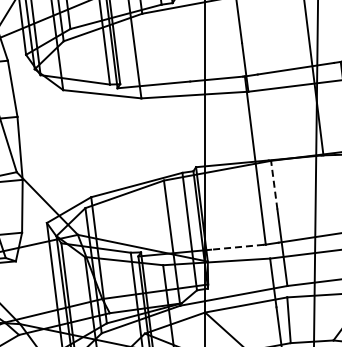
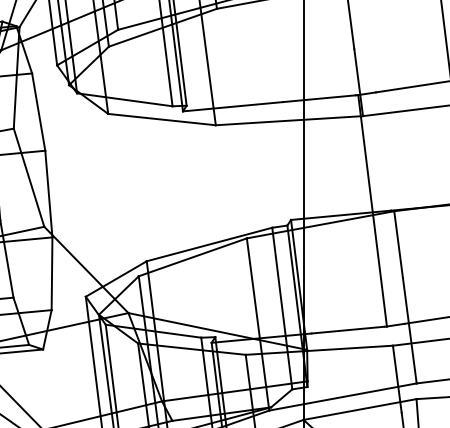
line: (274, 185) -> (398, 245), dashed -> solid
line: (237, 247) -> (348, 330), dashed -> solid

